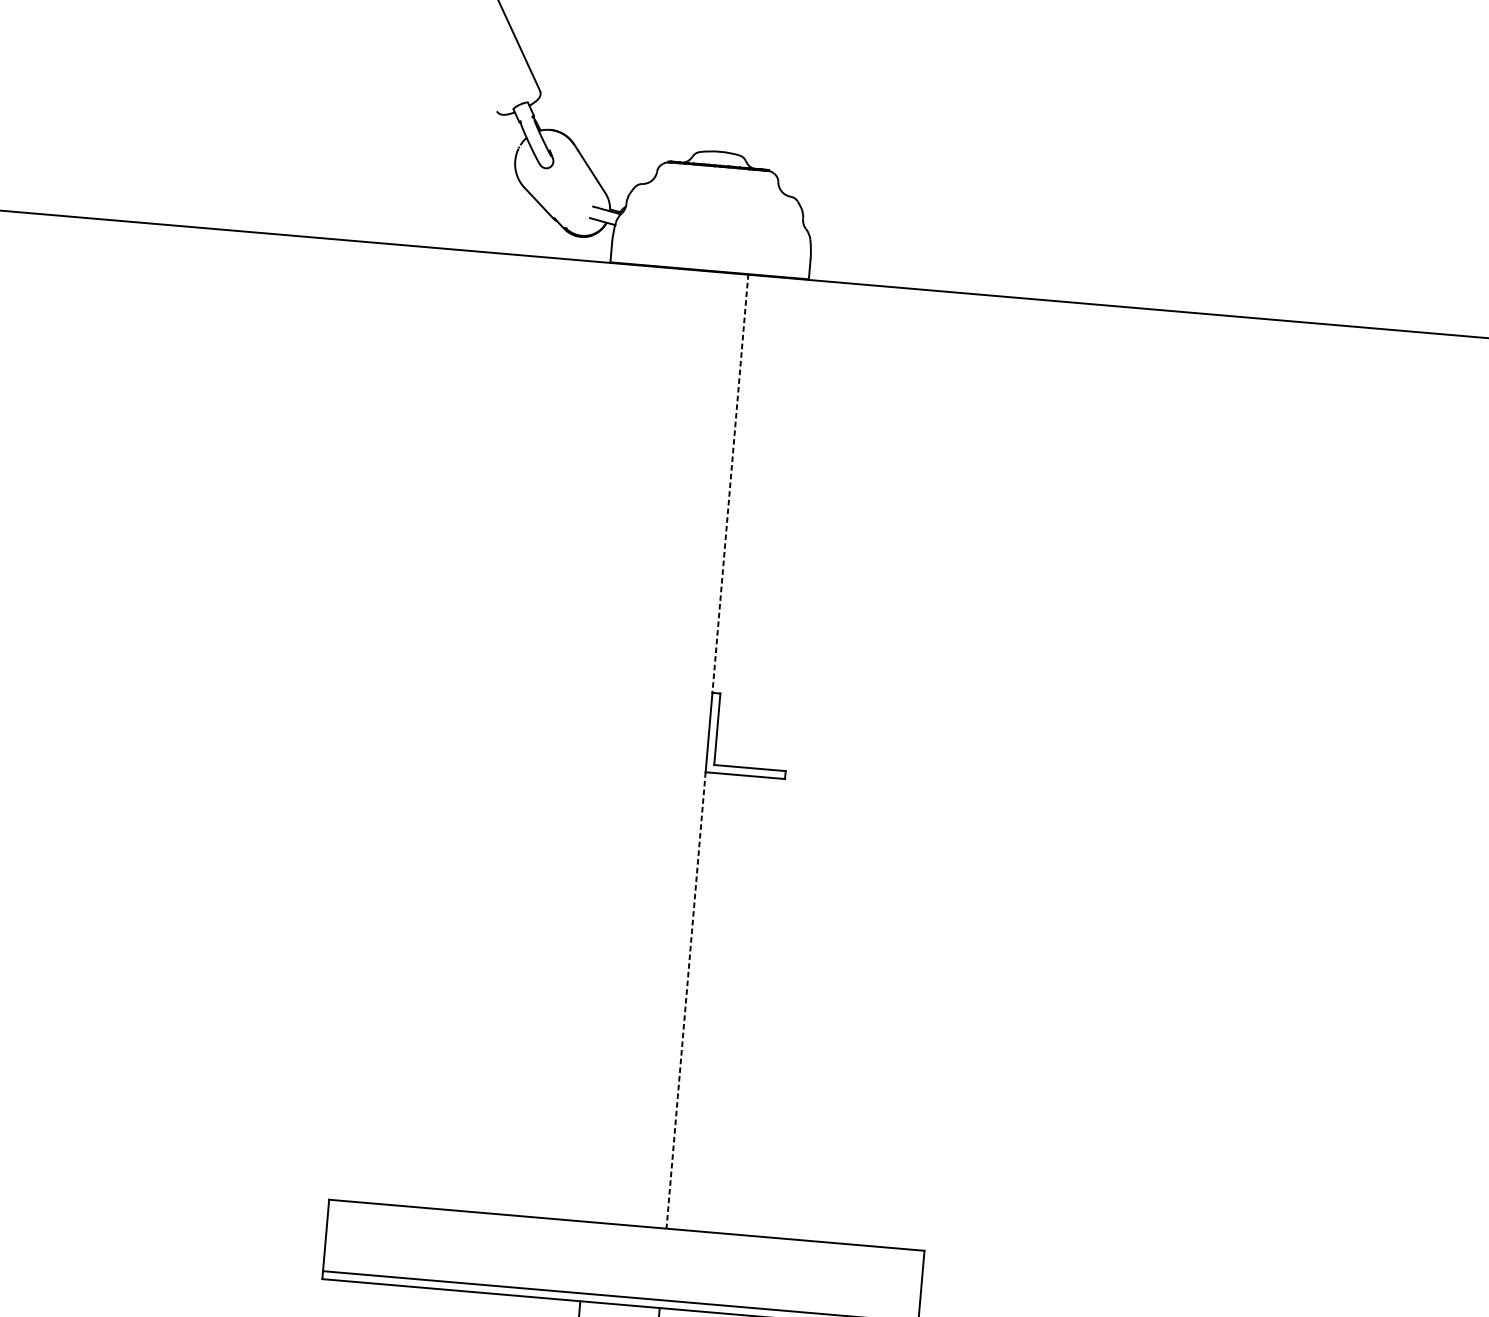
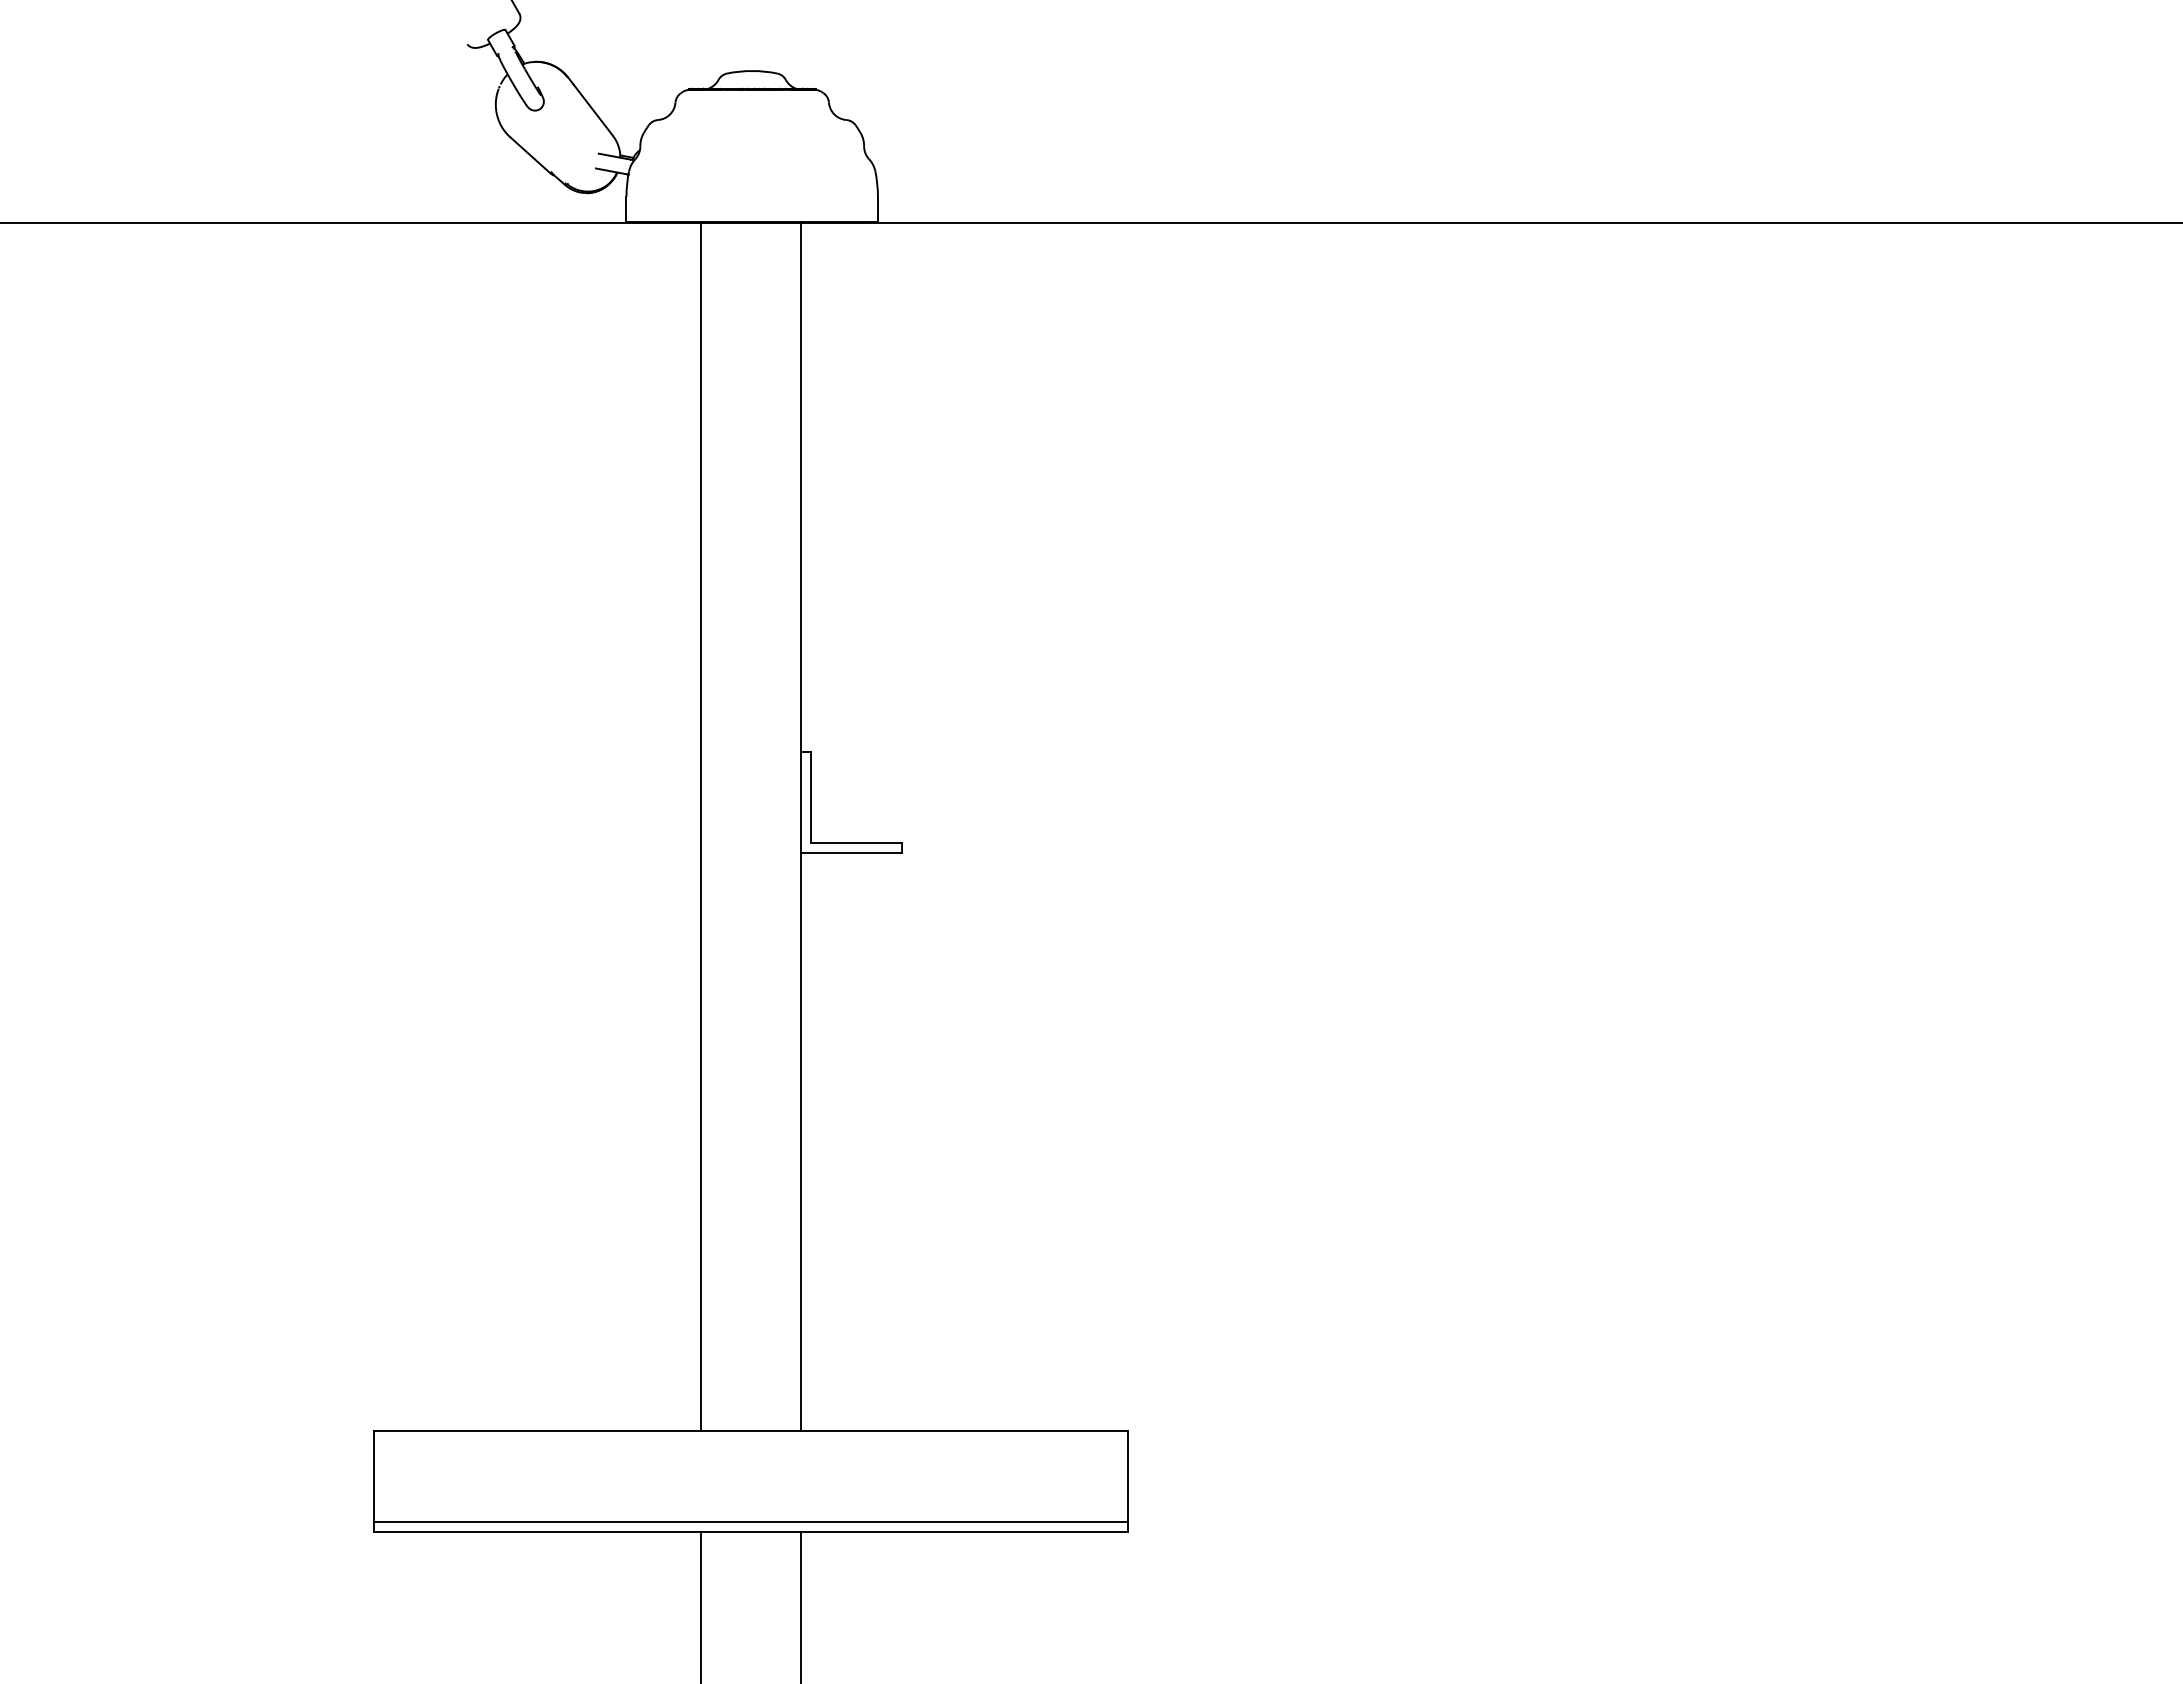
line: (730, 483) -> (801, 487), dashed -> solid
line: (627, 744) -> (700, 826), added
line: (686, 1000) -> (801, 1142), dashed -> solid

